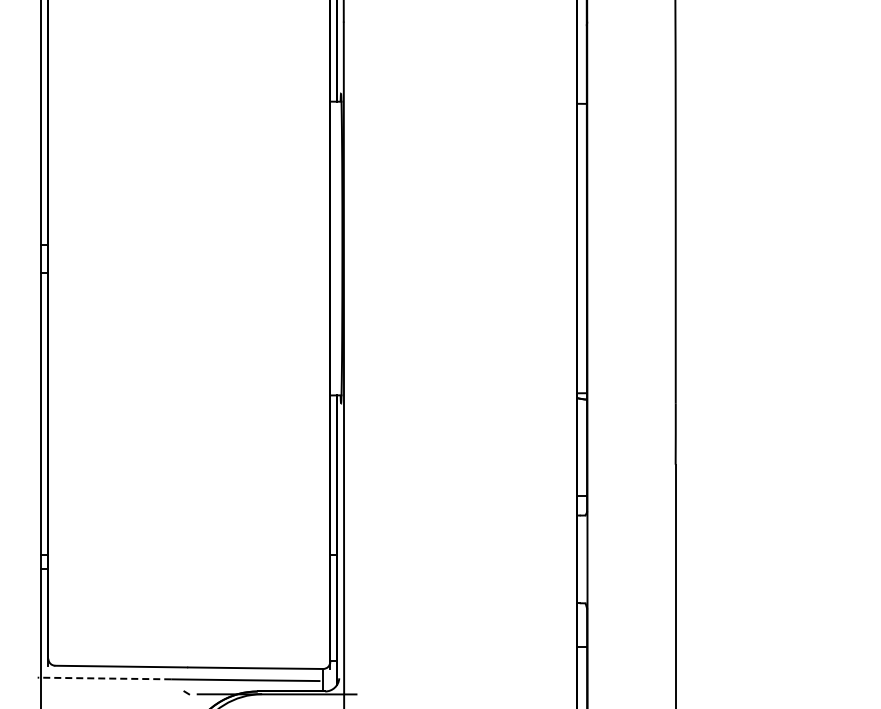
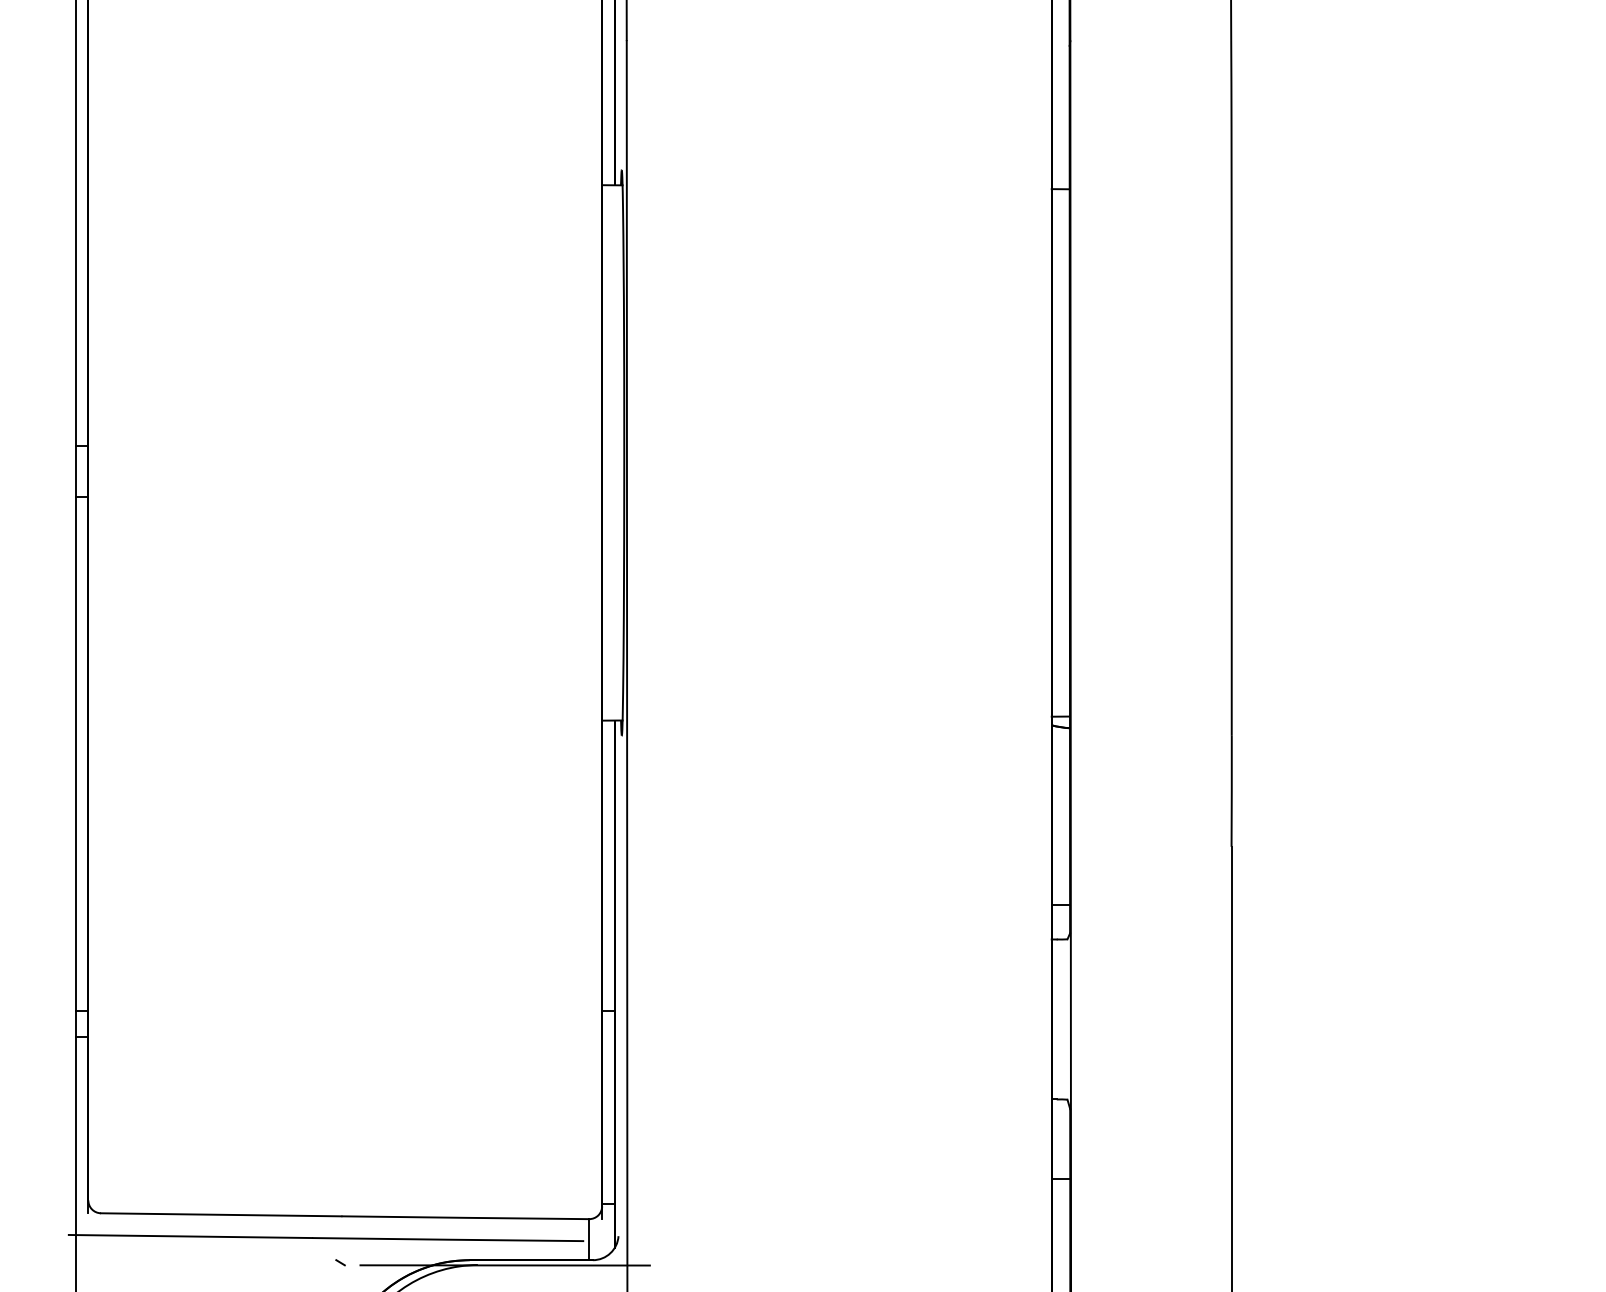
line: (104, 678) -> (190, 1236), dashed -> solid

